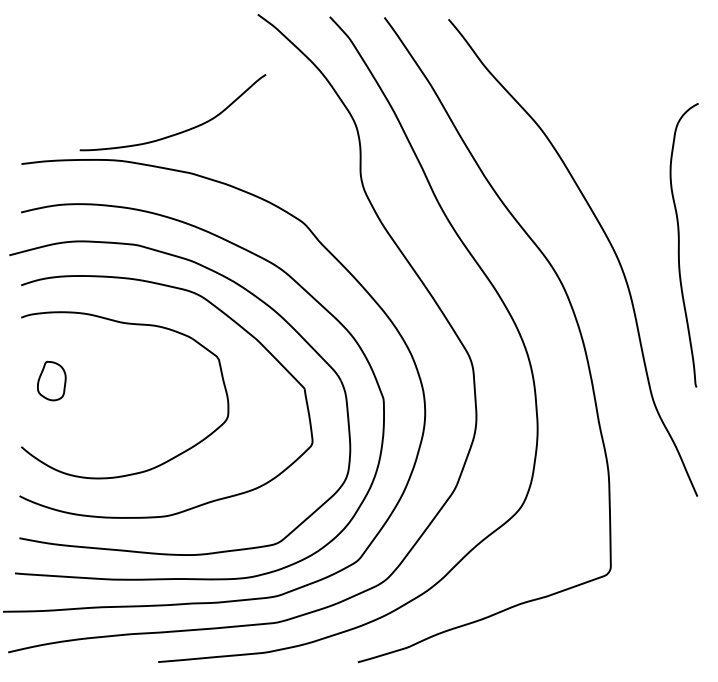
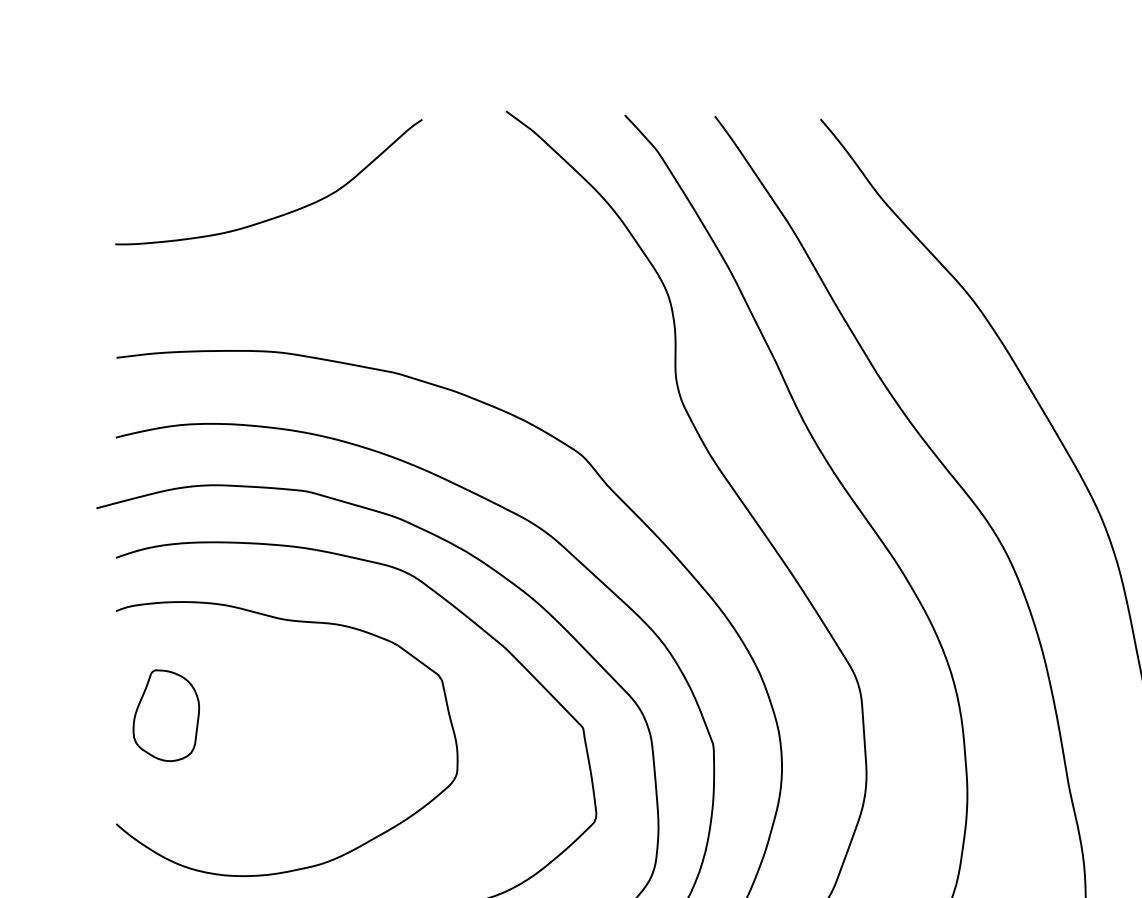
curve: (178, 132) -> (278, 215), moved
part: (51, 380) -> (165, 714), size x1.43

